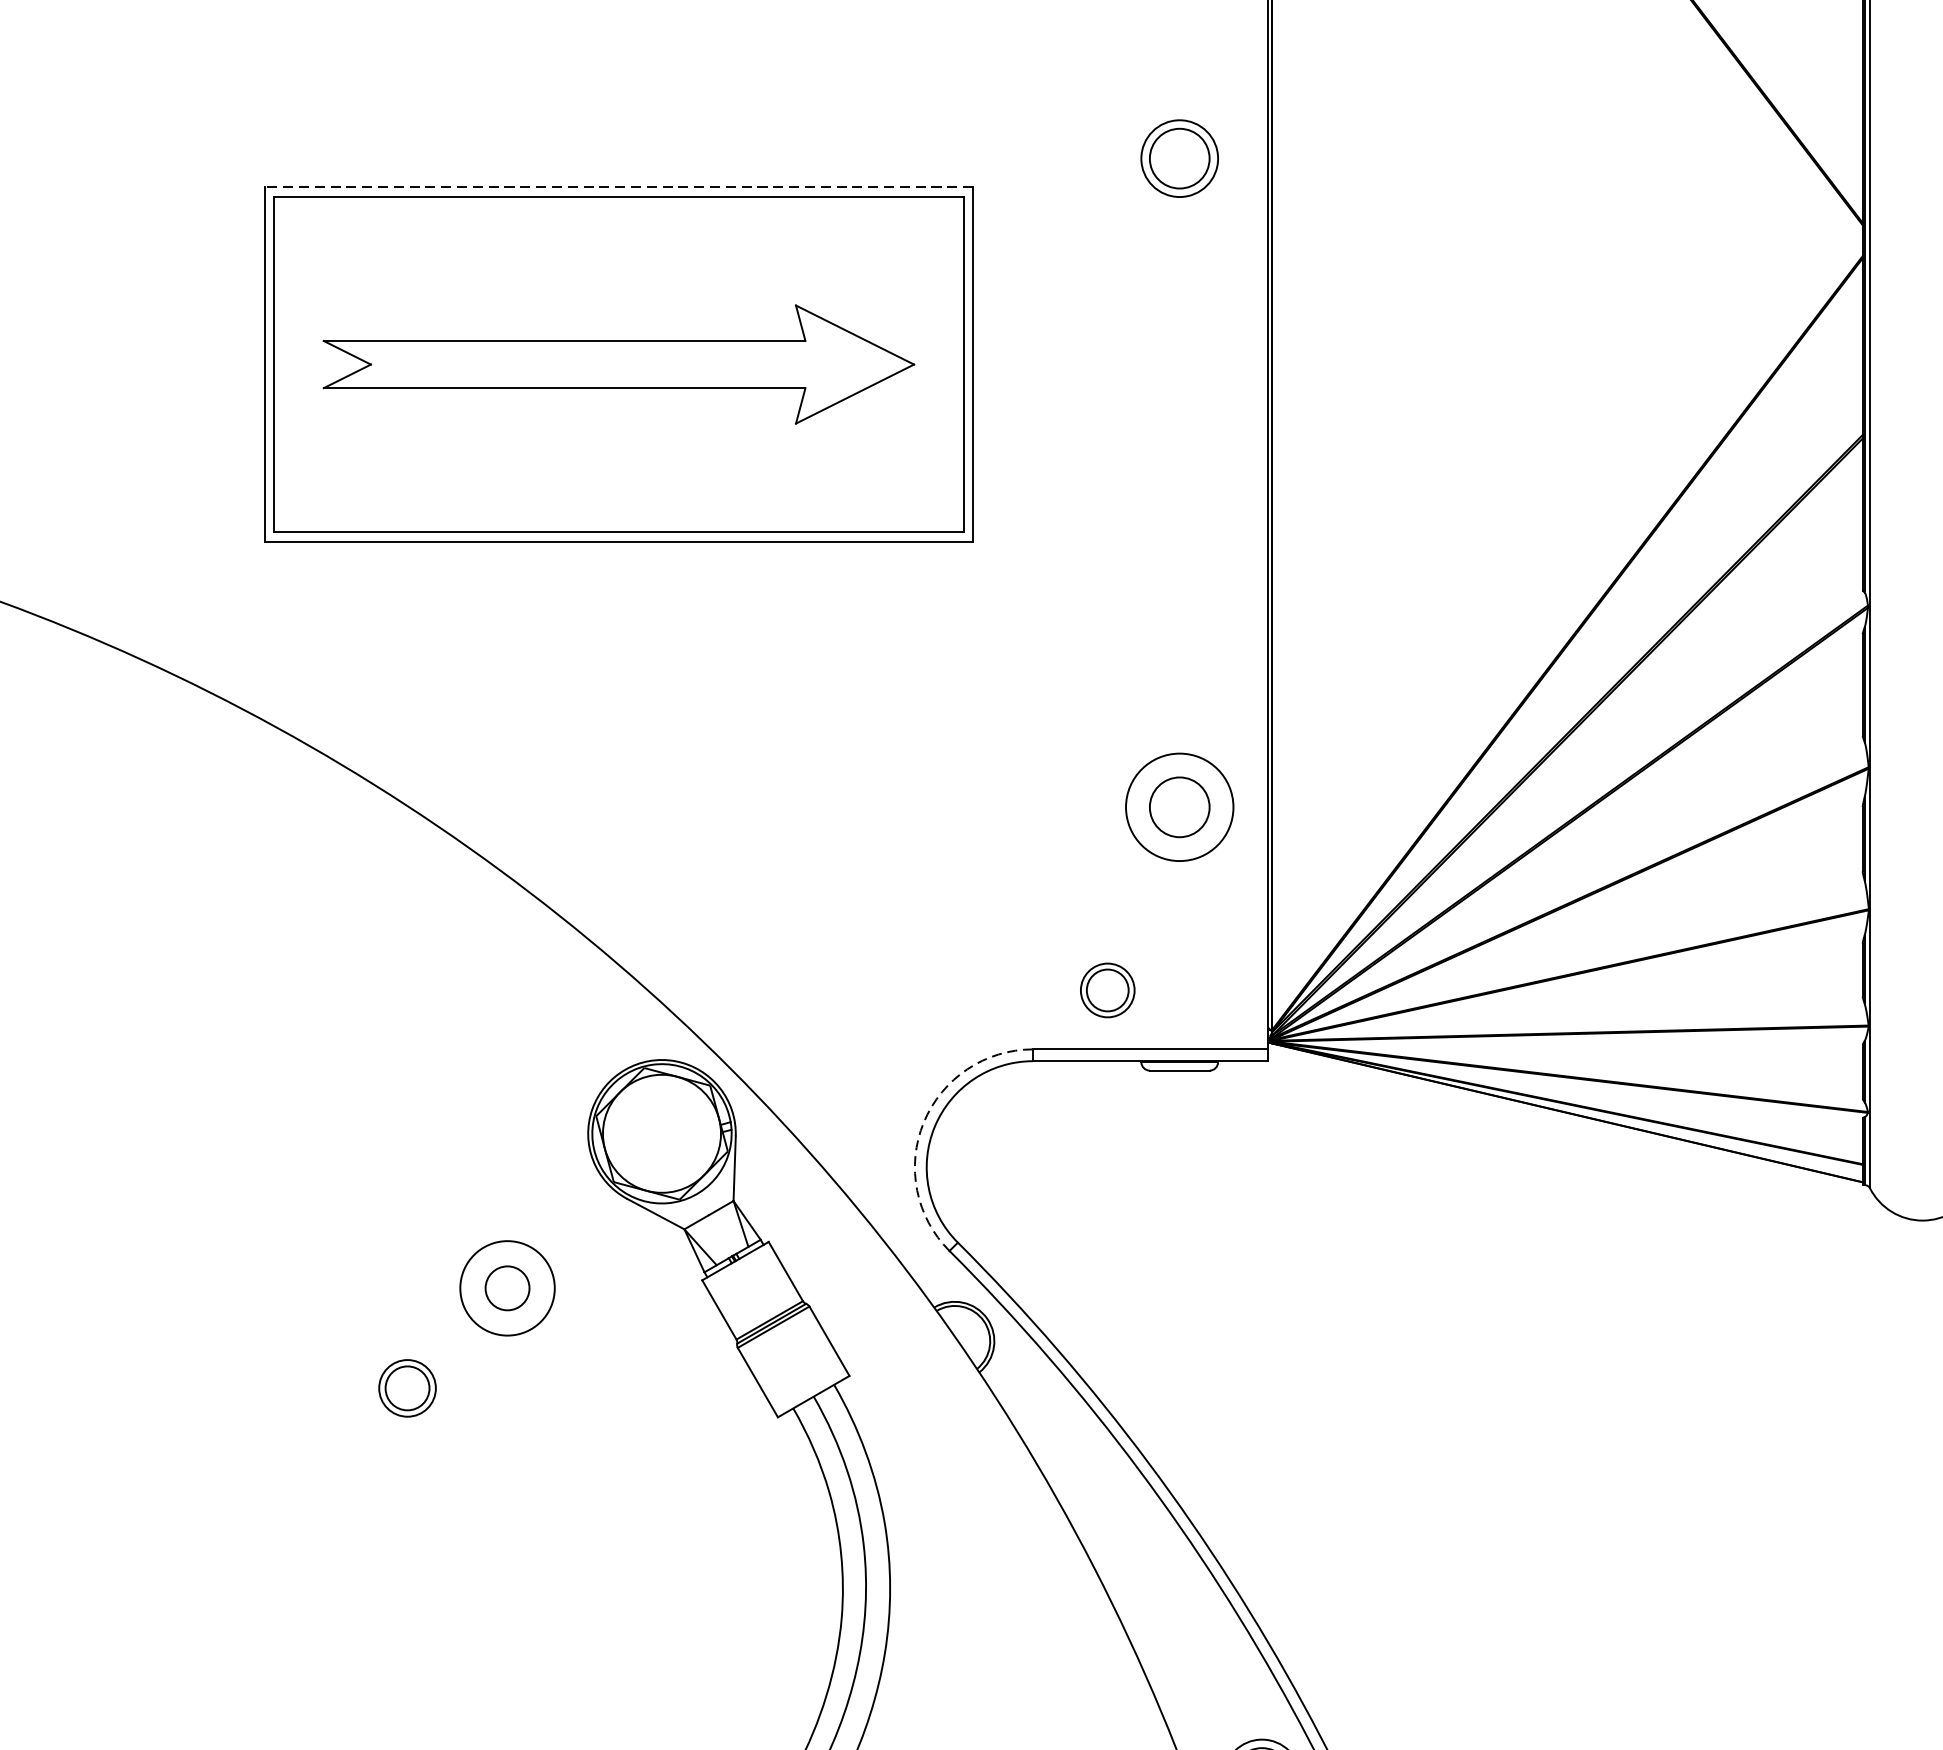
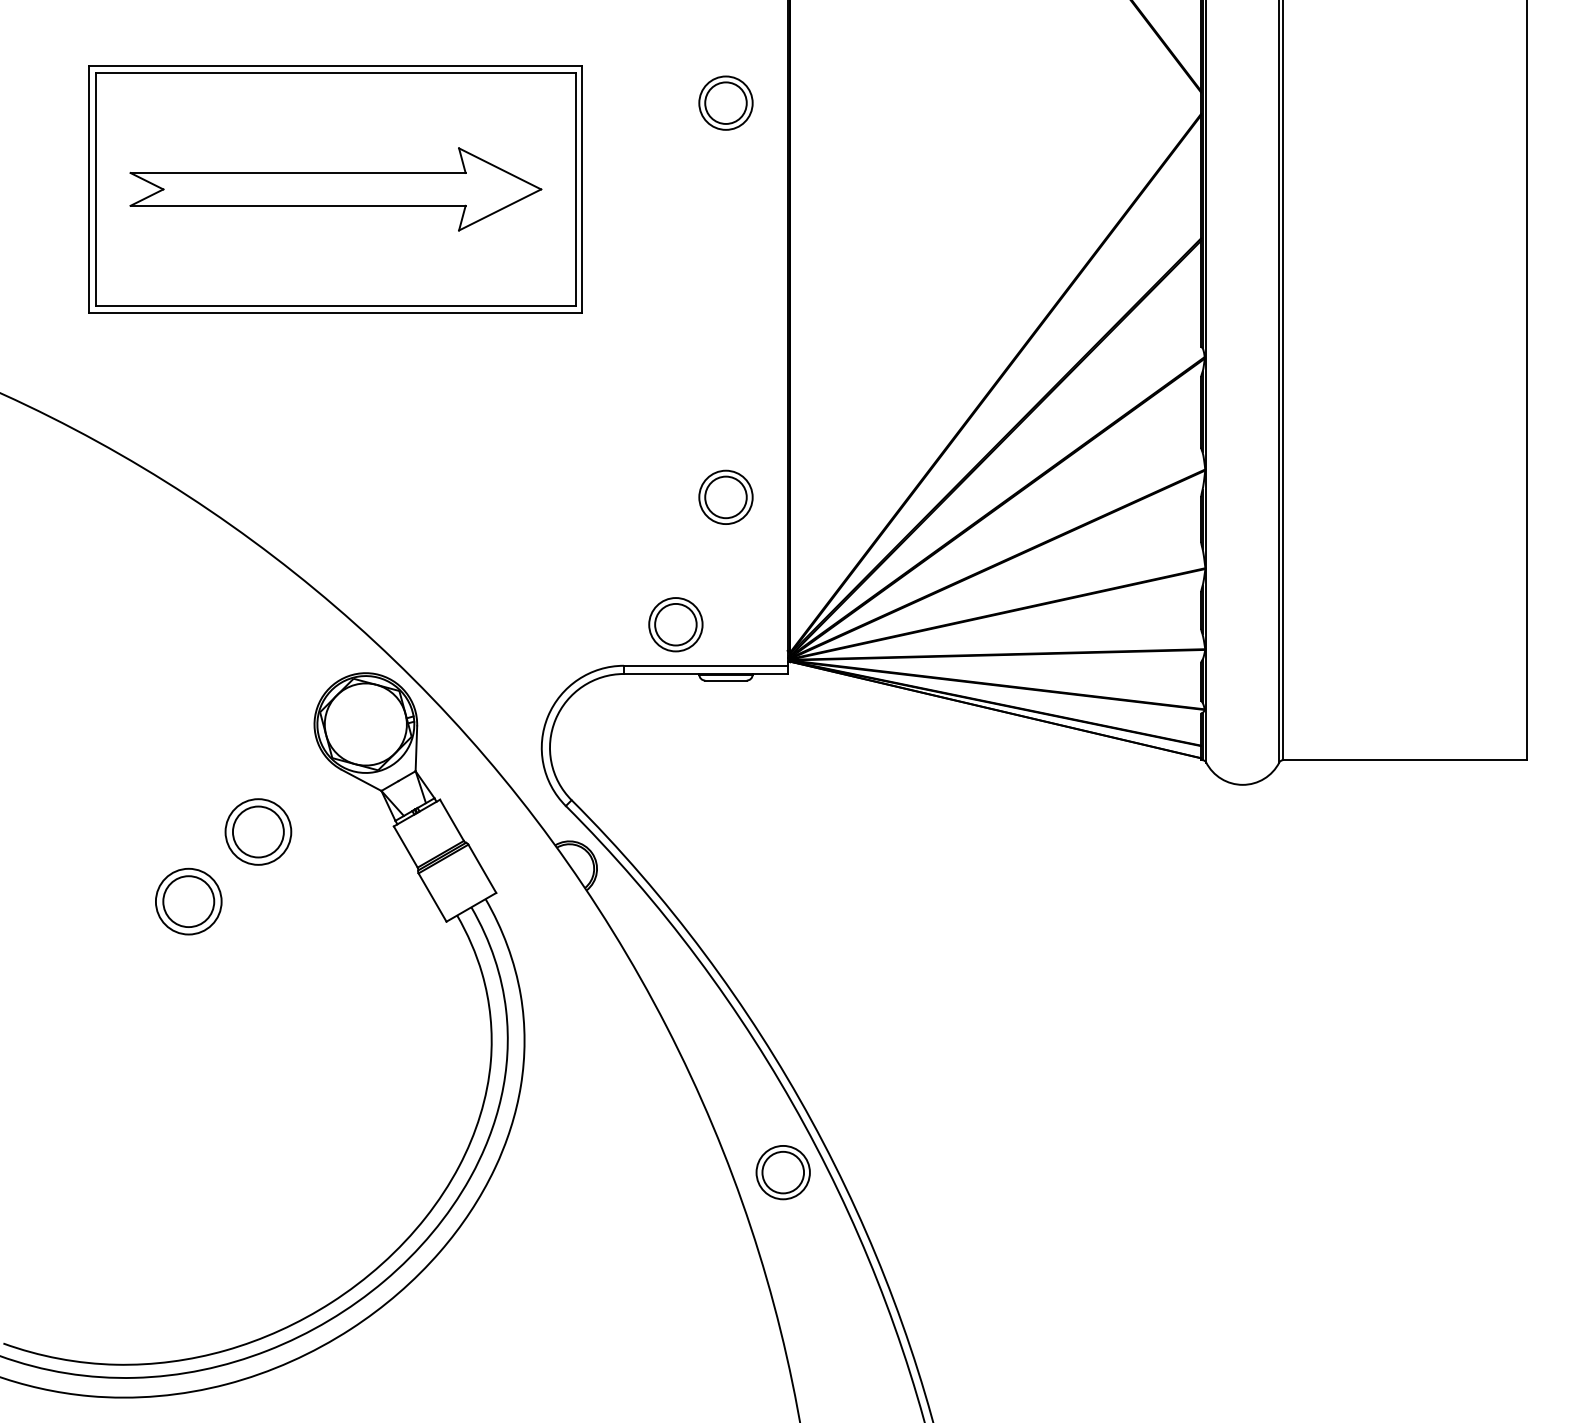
part: (1179, 157) -> (725, 102), moved
line: (618, 187) -> (335, 66), dashed -> solid
circle: (1179, 807) -> (725, 497), size x0.71
part: (1107, 990) -> (675, 624), size x1.43
arc: (924, 1122) -> (548, 716), dashed -> solid
circle: (506, 1287) -> (257, 831), size x1.67
part: (407, 1388) -> (188, 901), size x1.67

